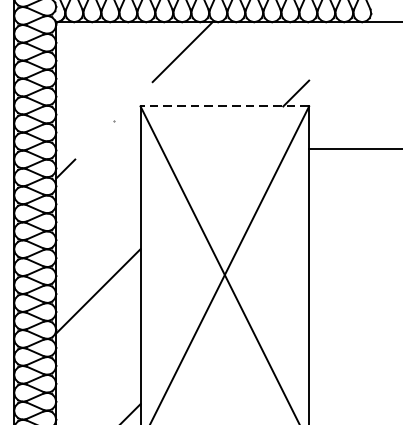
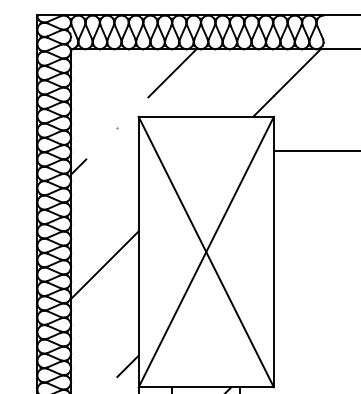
line: (337, 51) -> (296, 72), added
line: (225, 105) -> (206, 116), dashed -> solid

